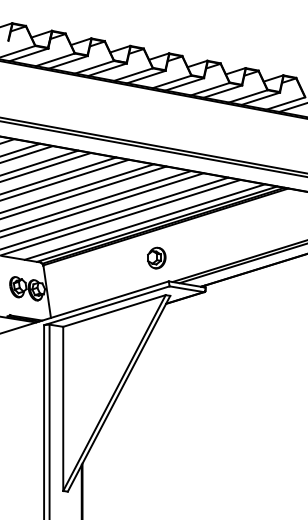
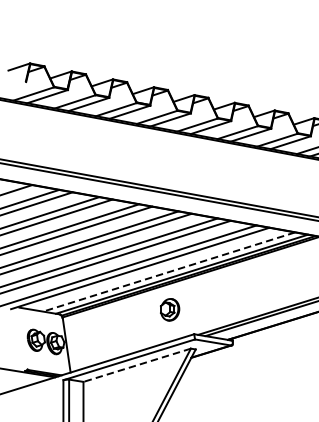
line: (144, 222) -> (168, 272), solid -> dashed
part: (156, 257) -> (169, 309), moved
line: (114, 311) -> (137, 365), solid -> dashed

